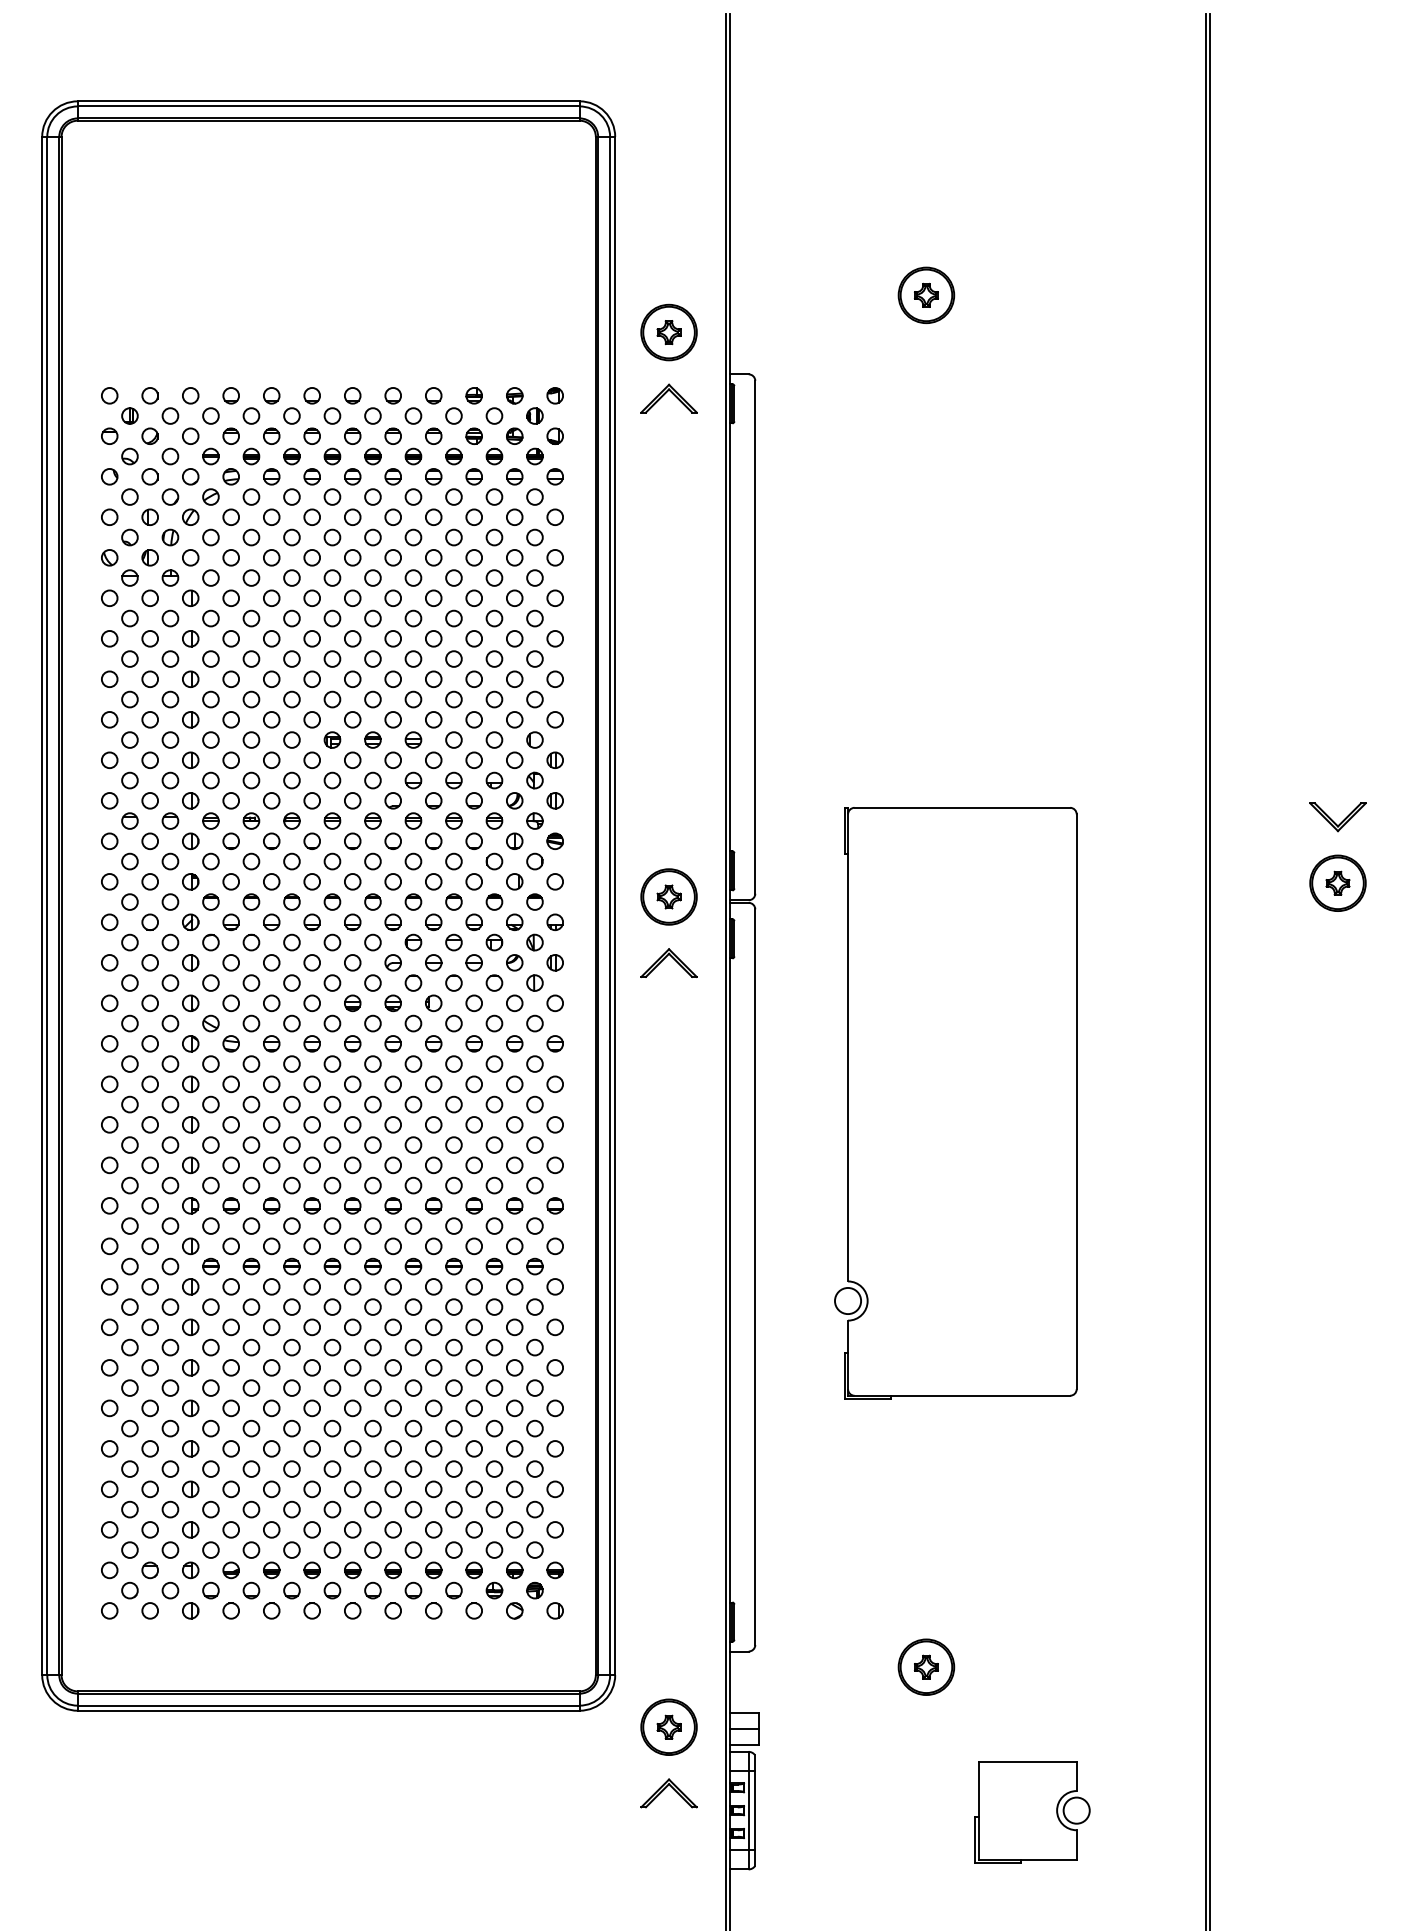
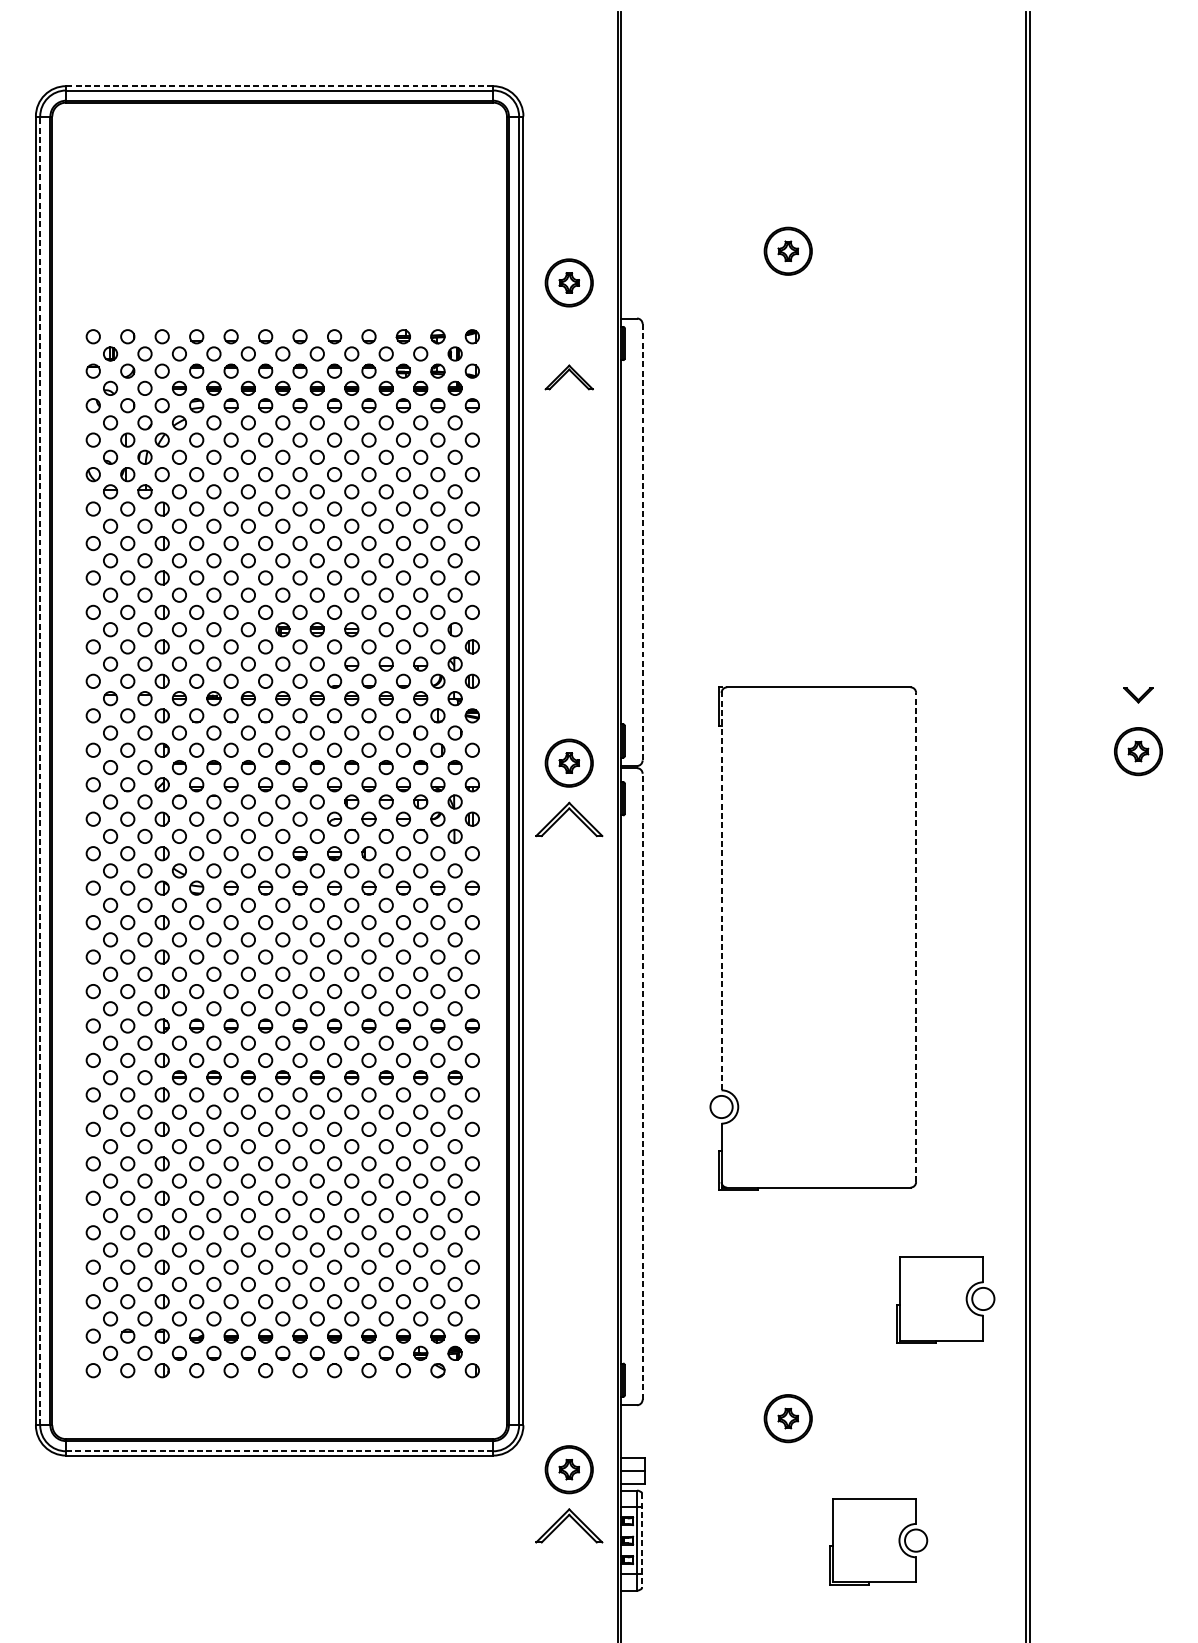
line: (328, 101) -> (279, 86), solid -> dashed
part: (668, 398) -> (568, 377), moved
line: (755, 636) -> (642, 541), solid -> dashed
part: (1337, 817) -> (1138, 695), size x0.6
line: (47, 905) -> (40, 770), solid -> dashed
part: (668, 962) -> (568, 818), size x1.4
line: (848, 1044) -> (721, 888), solid -> dashed
line: (1076, 1101) -> (915, 937), solid -> dashed
line: (755, 1277) -> (642, 1086), solid -> dashed
part: (1111, 1528) -> (945, 1300), added
line: (328, 1705) -> (279, 1451), solid -> dashed
part: (668, 1793) -> (568, 1526), size x1.4
line: (755, 1810) -> (642, 1540), solid -> dashed

